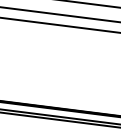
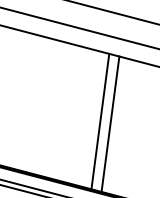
line: (56, 66) -> (100, 121), added
line: (62, 66) -> (110, 122), added

